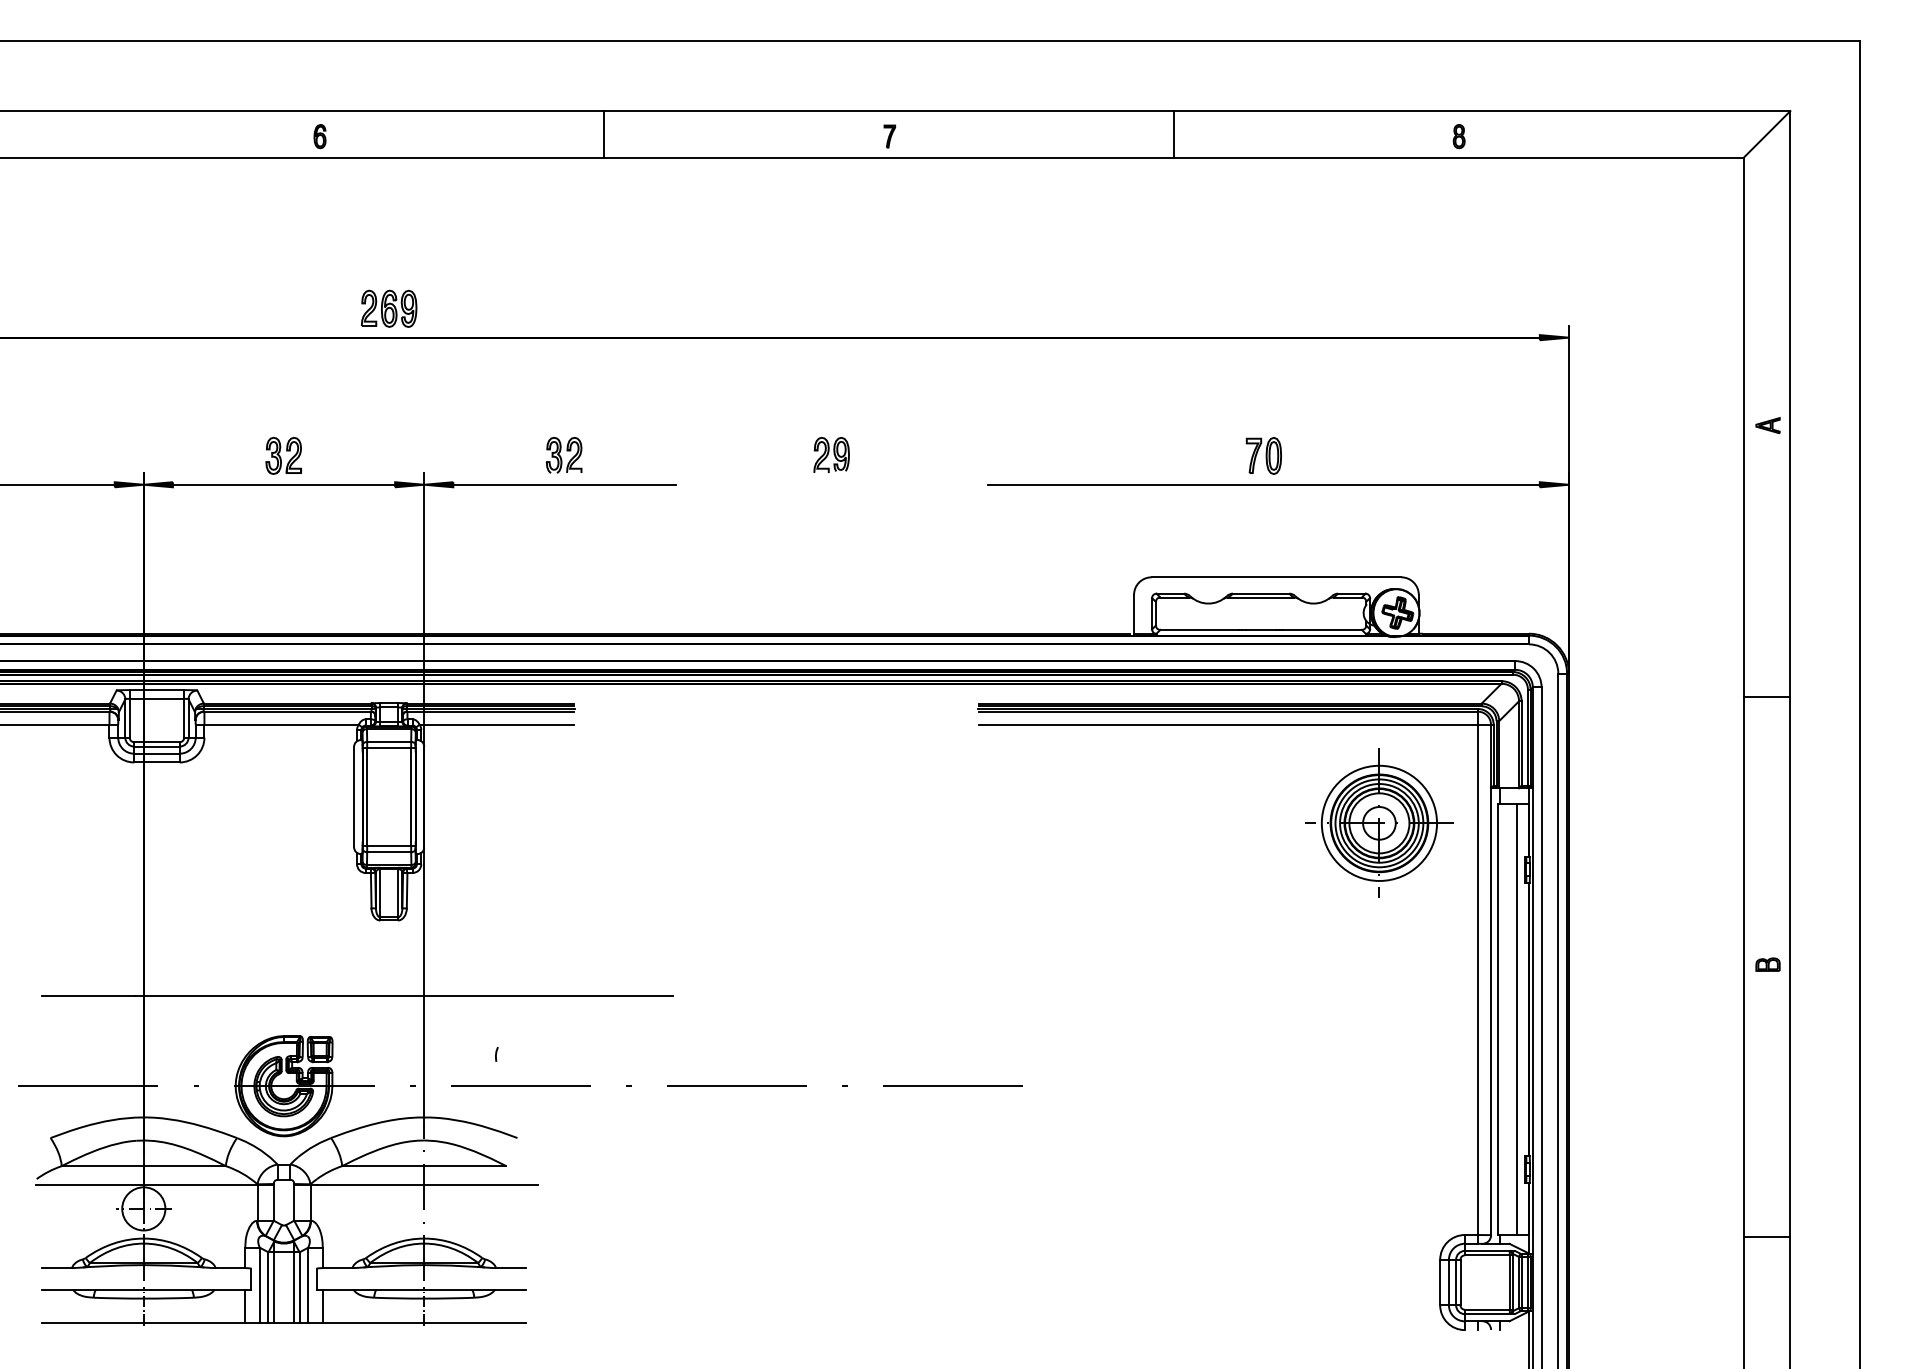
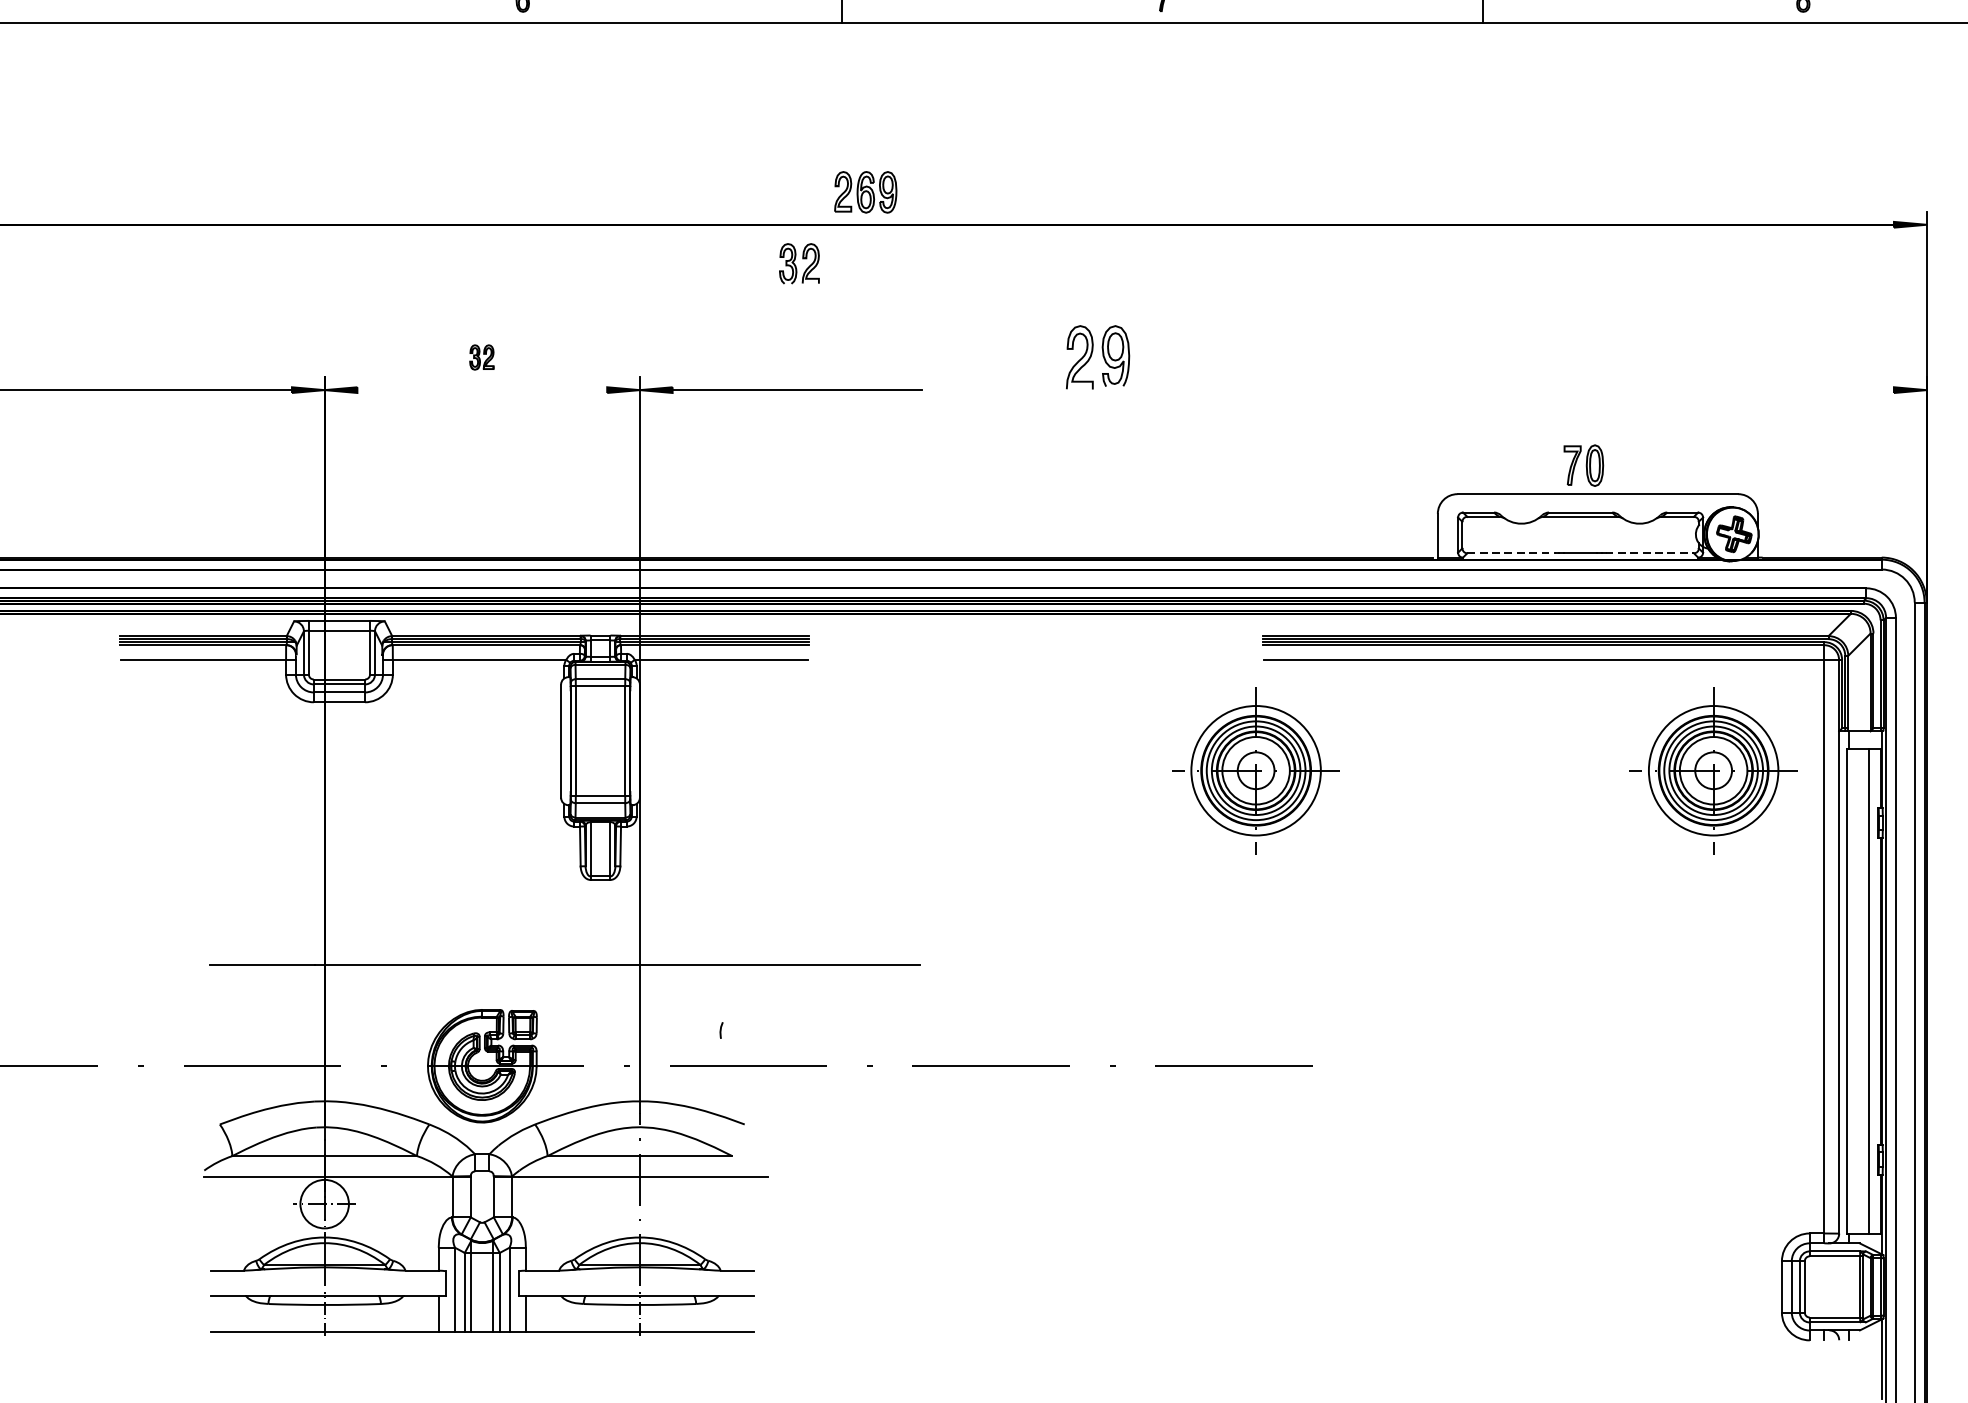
part: (388, 308) -> (865, 191), moved
part: (563, 454) -> (798, 262), moved
part: (831, 454) -> (1097, 356), size x1.6
part: (283, 455) -> (481, 357), size x0.6
part: (1263, 455) -> (1583, 465), moved
line: (283, 484) -> (481, 389), removed
line: (1263, 484) -> (1583, 389), removed
line: (1200, 629) -> (1512, 552), solid -> dashed
line: (1323, 629) -> (1650, 552), solid -> dashed
part: (972, 822) -> (1256, 769), added

